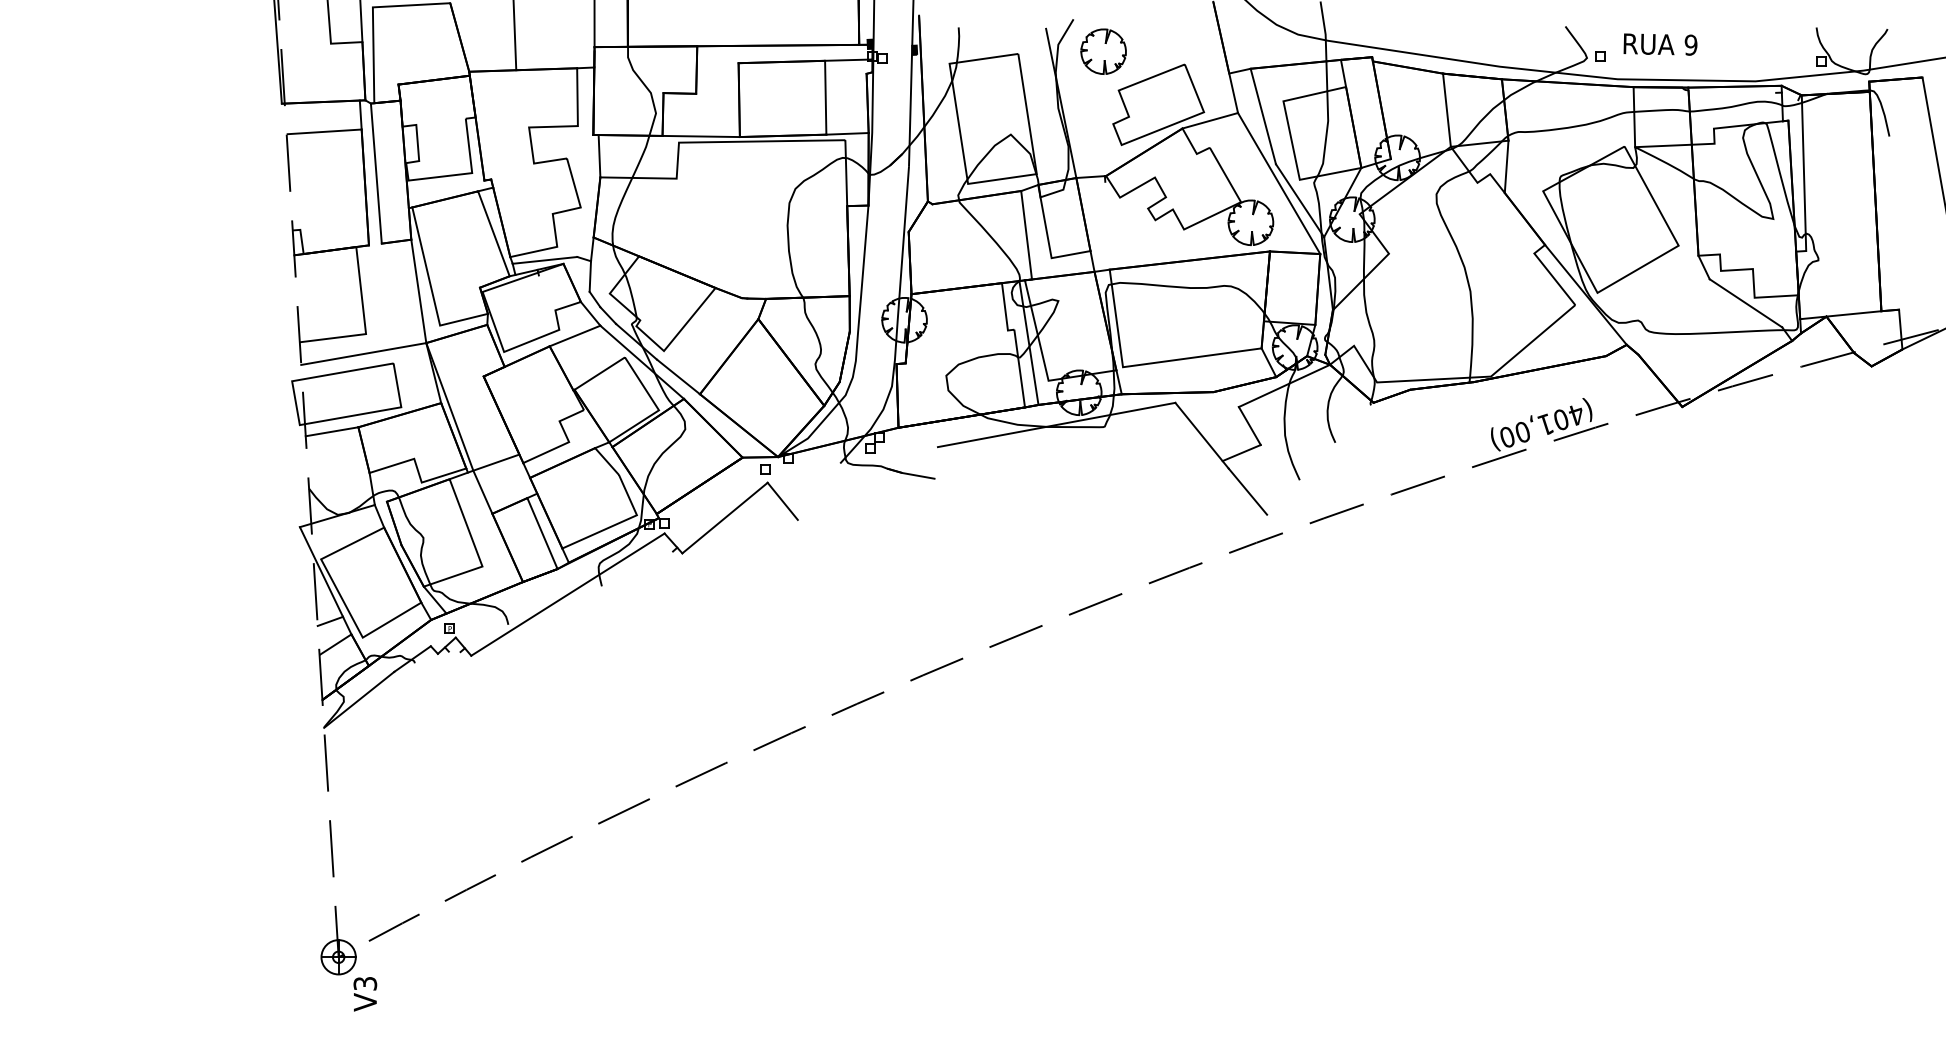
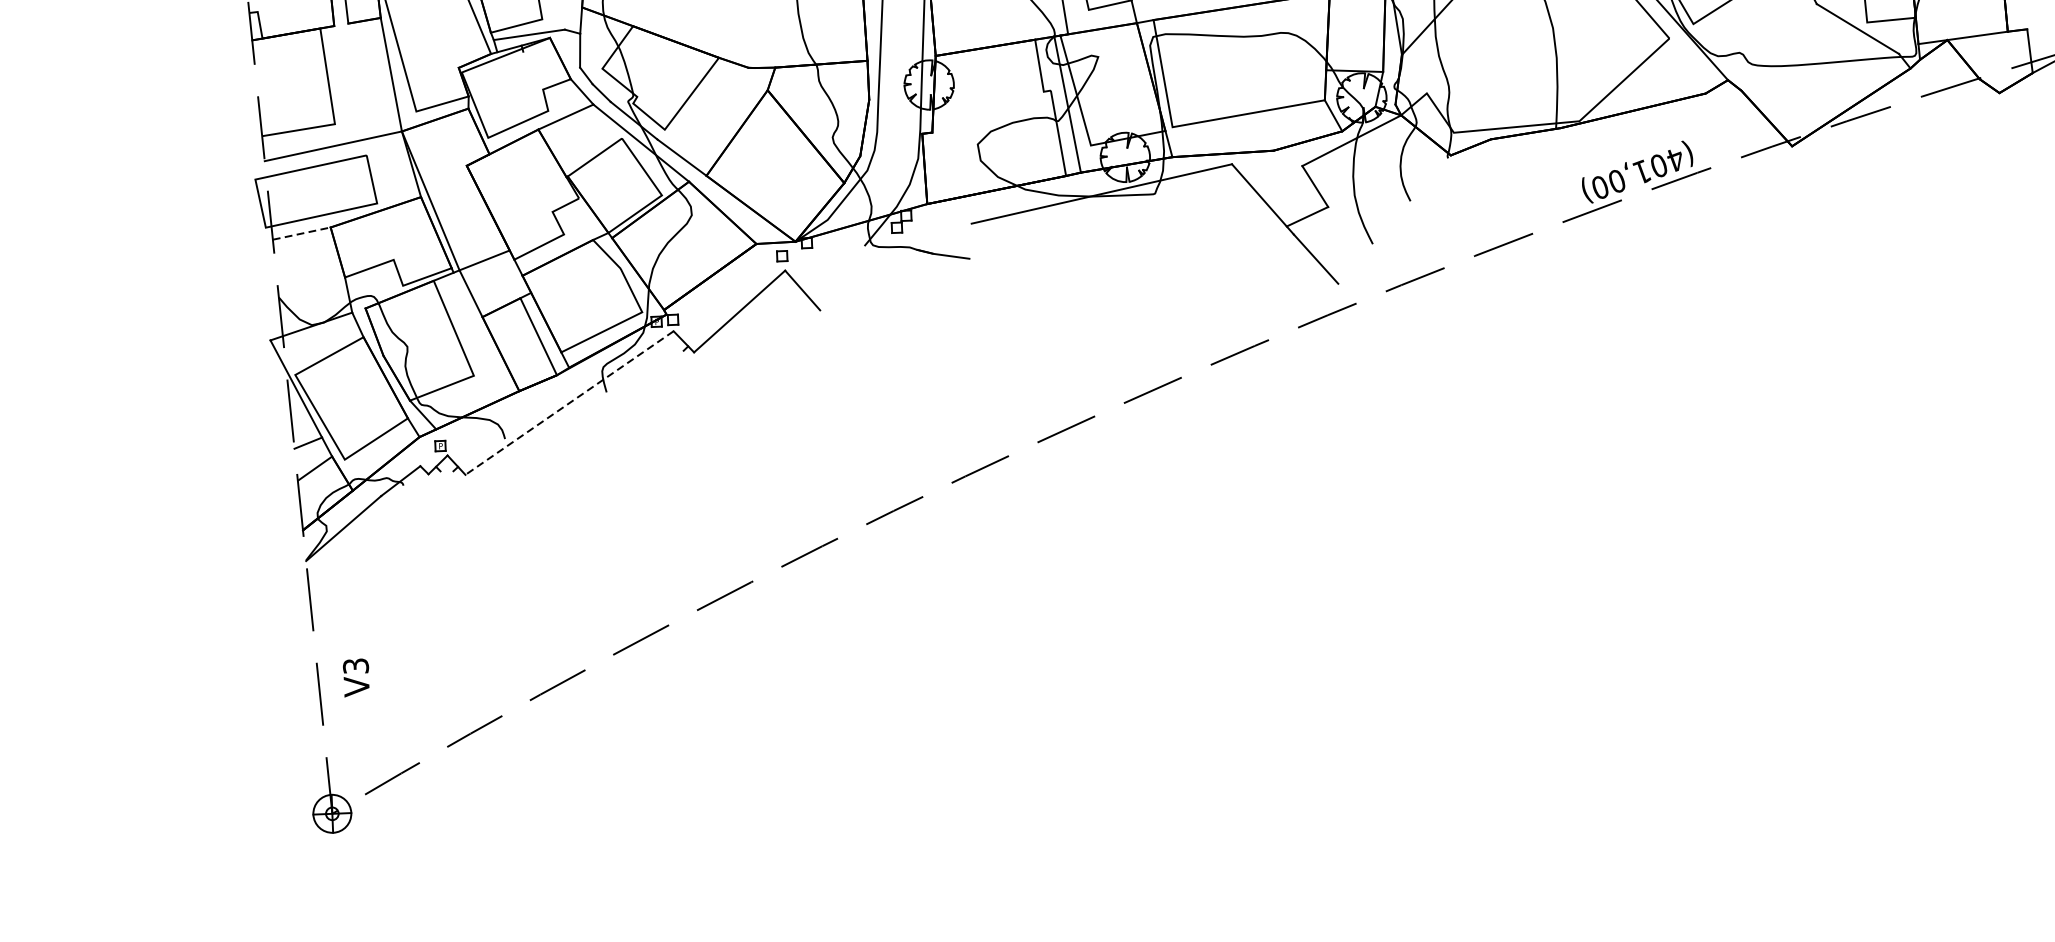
line: (332, 431) -> (302, 233), solid -> dashed
line: (567, 594) -> (569, 402), solid -> dashed
text: (365, 994) -> (356, 678), moved

